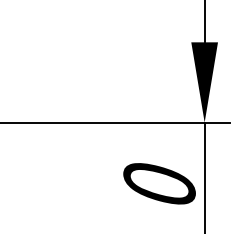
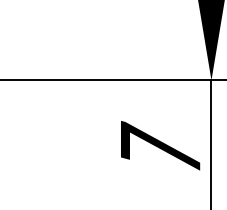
text: (159, 181) -> (160, 147), 0 -> 7

